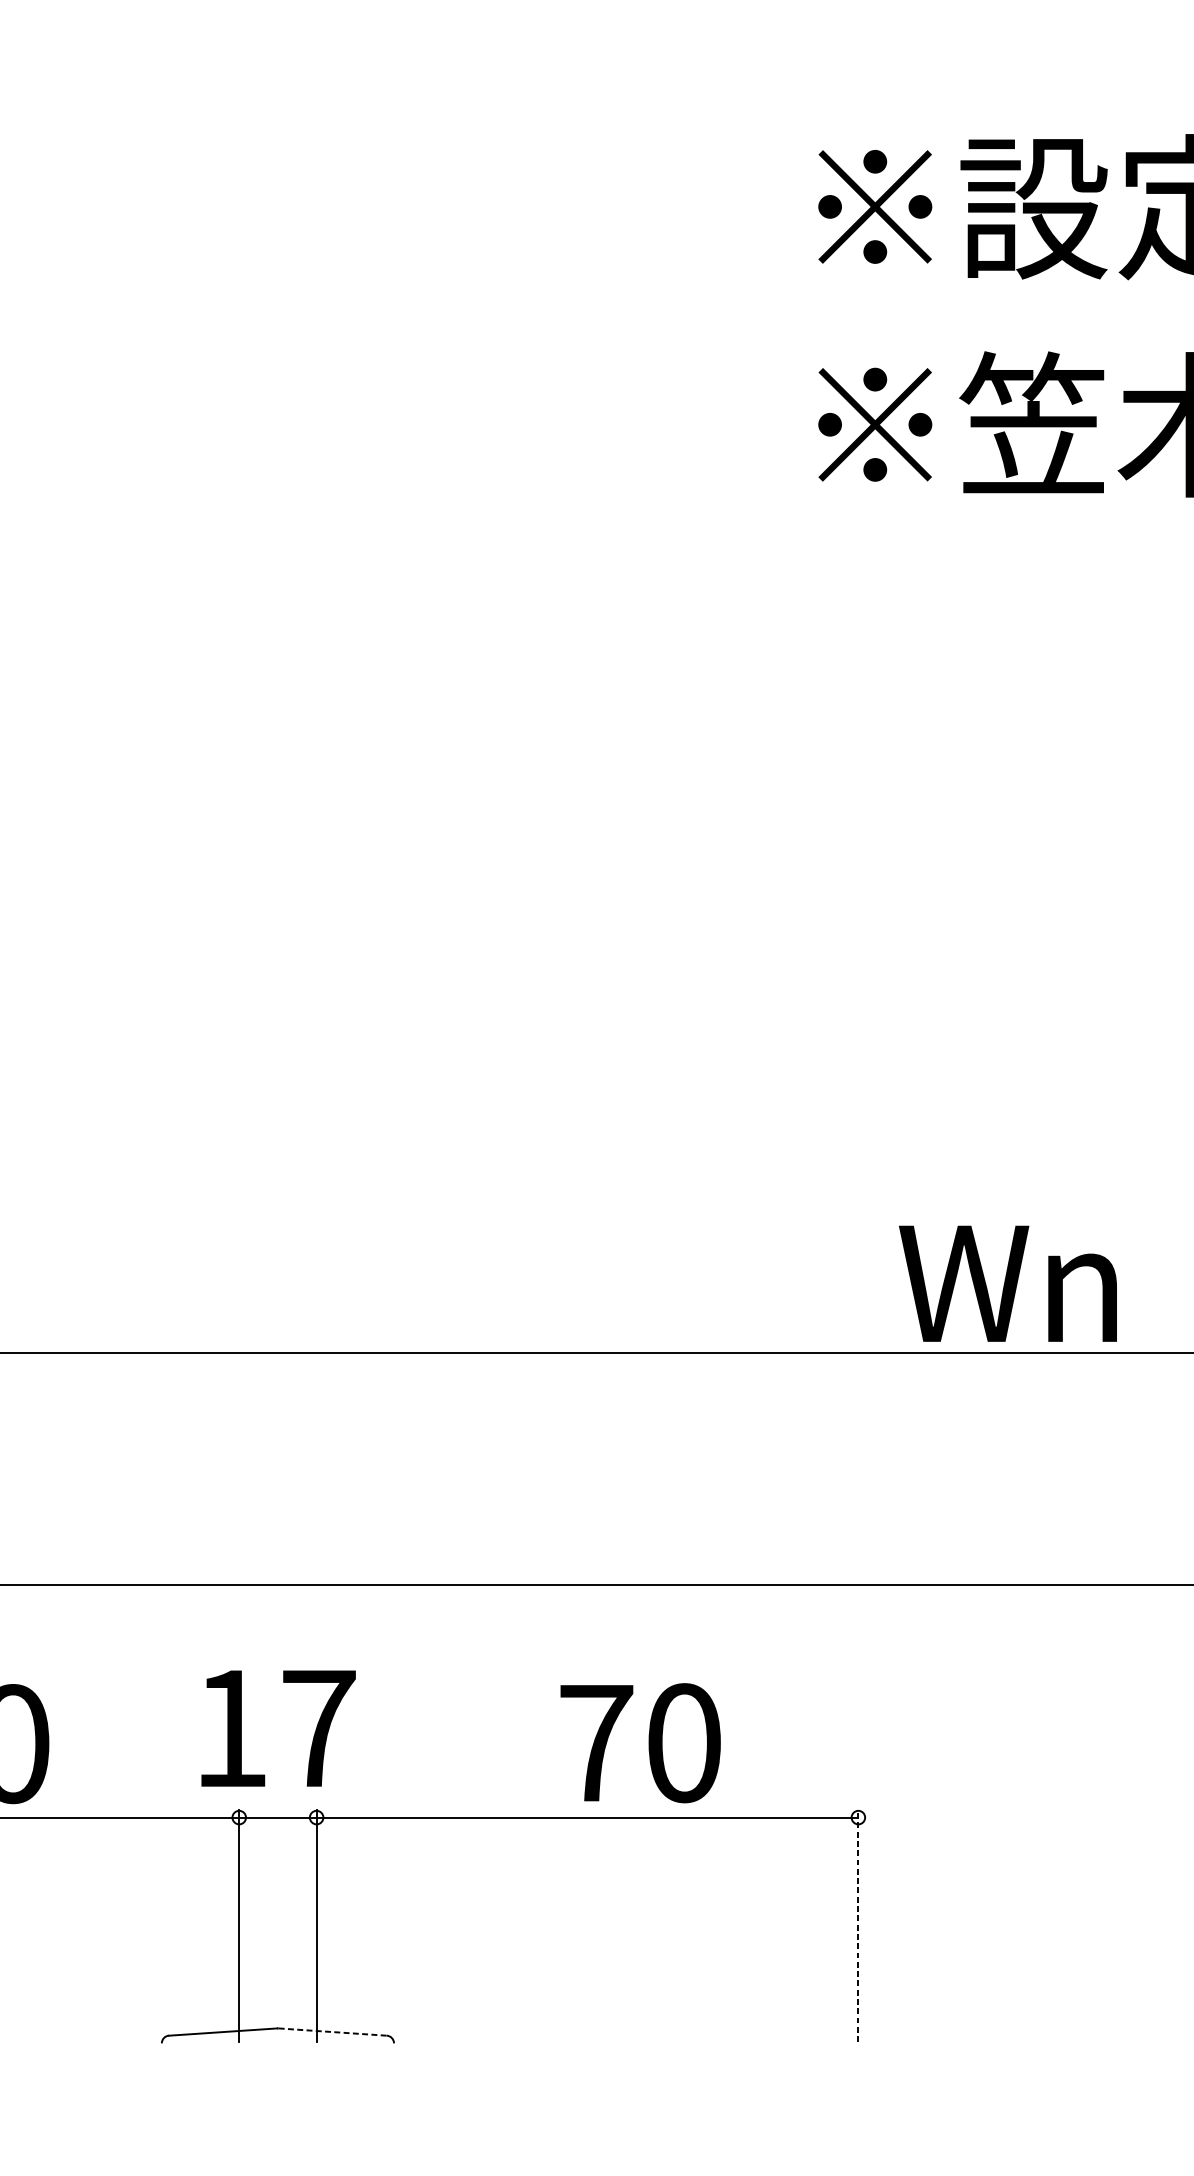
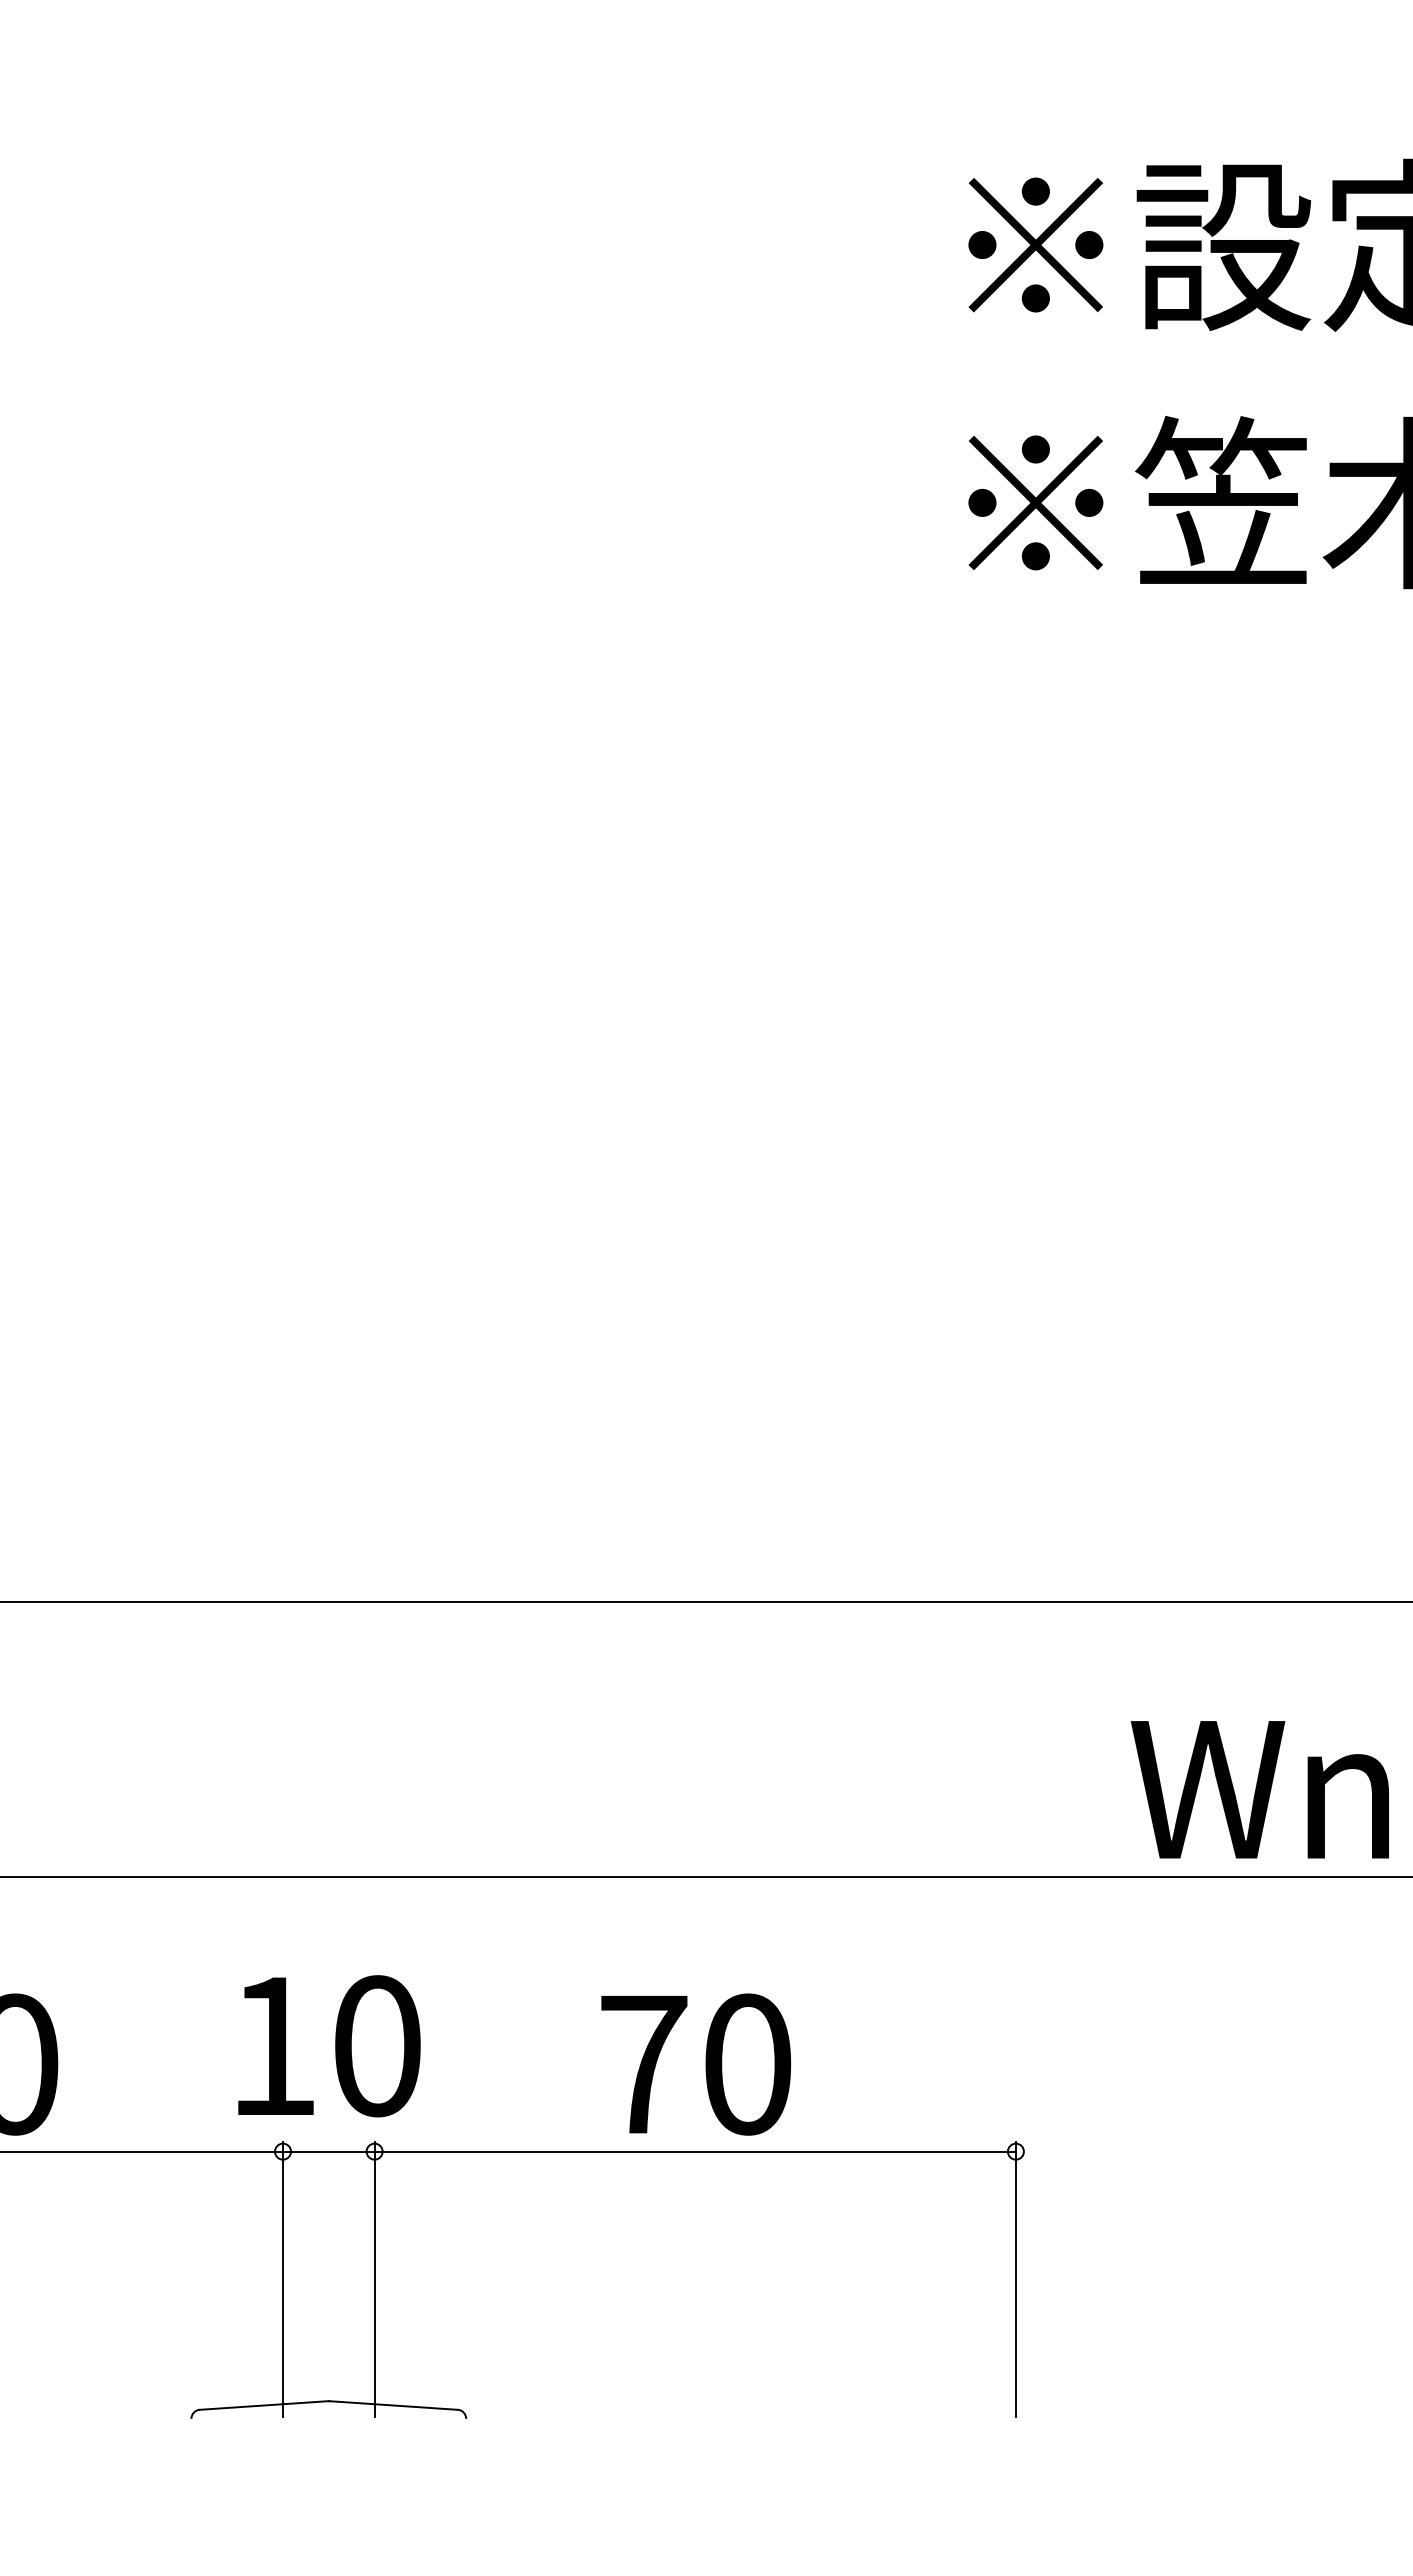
text: (1007, 1283) -> (1259, 1789), moved
text: (319, 1728) -> (378, 2046), 17 -> 10
text: (640, 1743) -> (696, 2064), moved
line: (858, 1925) -> (1015, 2279), dashed -> solid
line: (333, 2032) -> (394, 2405), dashed -> solid

